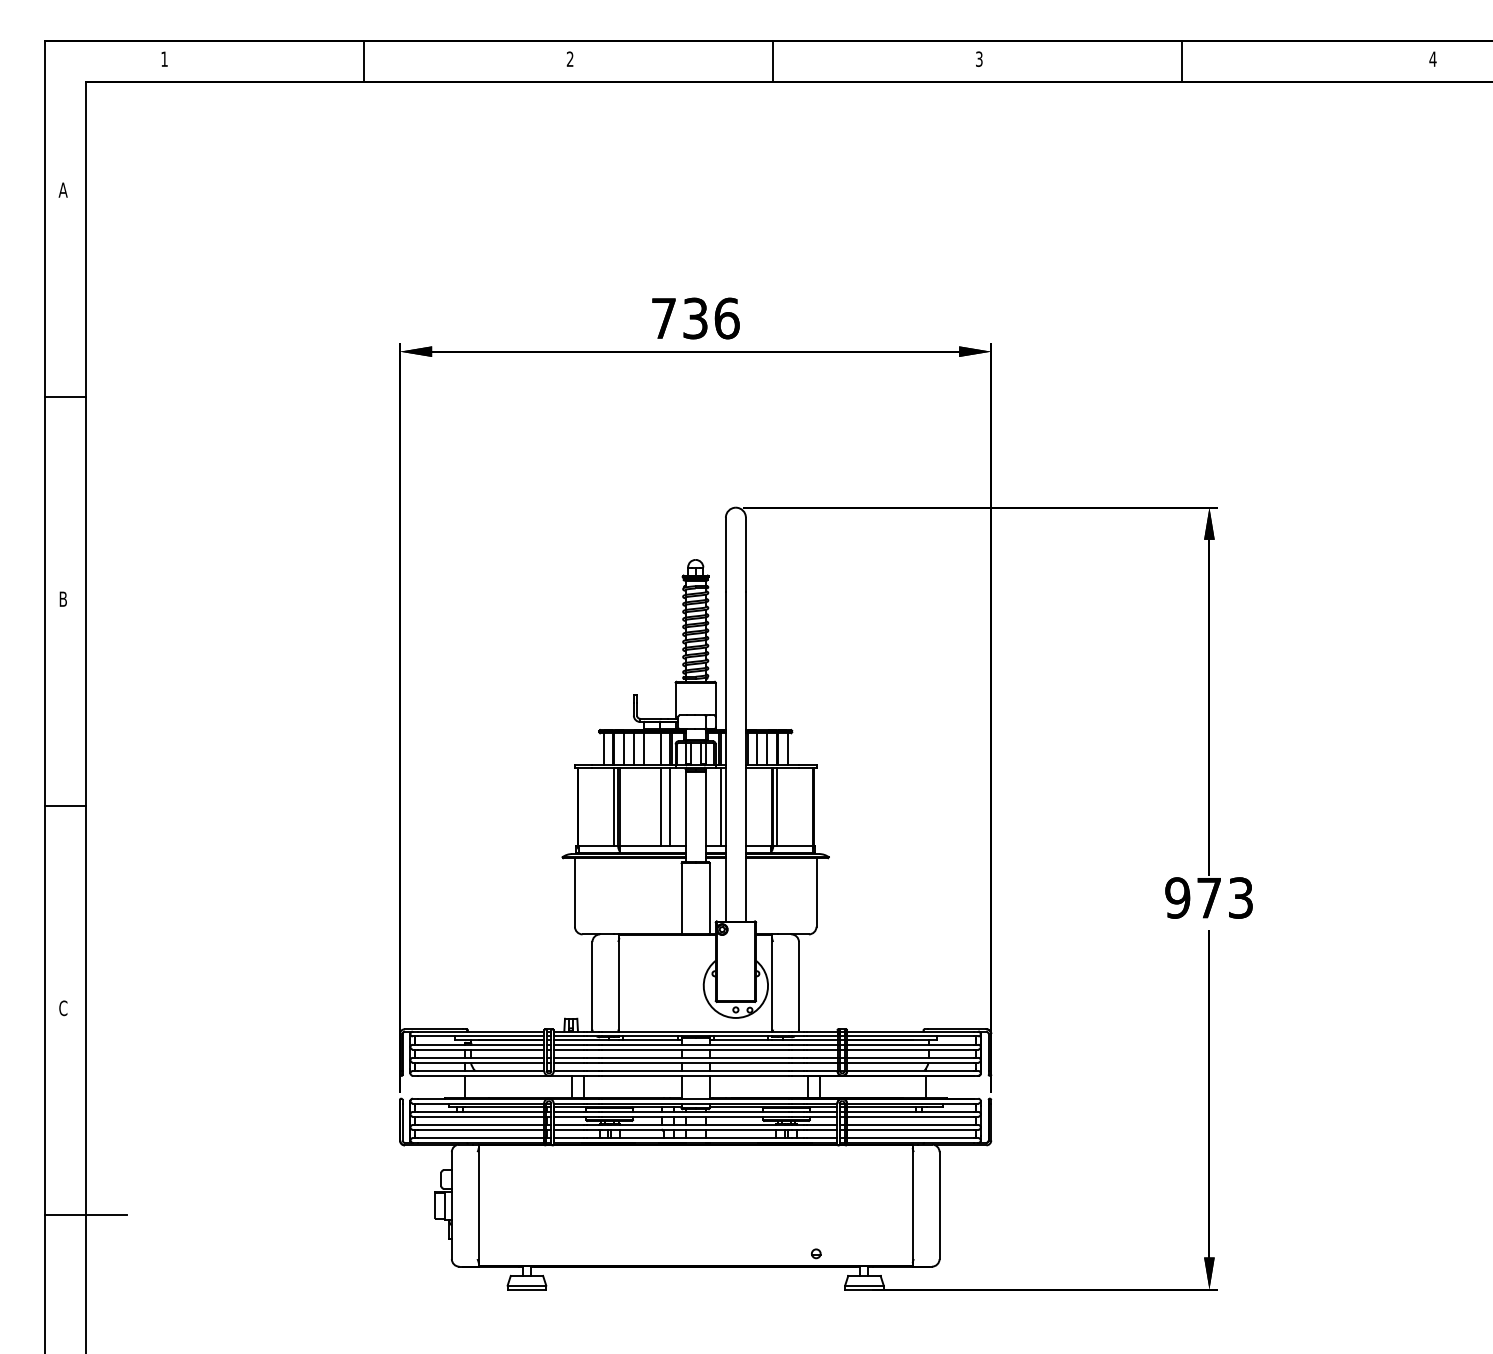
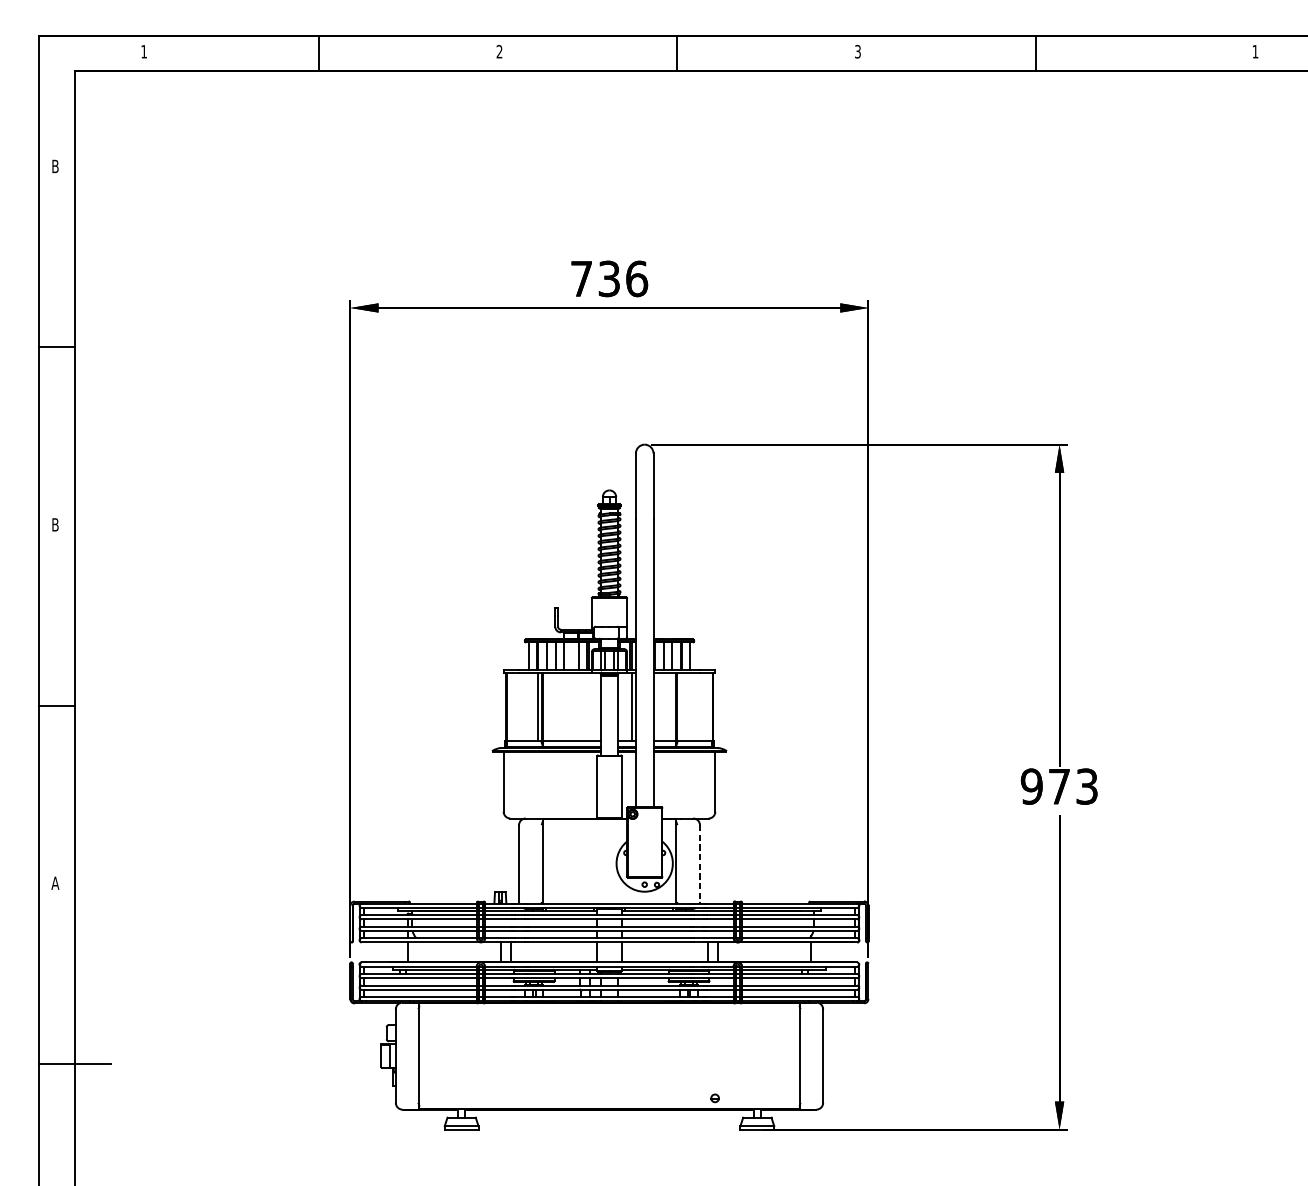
text: (1432, 58) -> (1255, 51), 4 -> 1
text: (62, 189) -> (54, 165), A -> B
line: (660, 807) -> (578, 707), removed
line: (670, 807) -> (587, 707), removed
line: (777, 807) -> (681, 707), removed
line: (798, 985) -> (699, 863), solid -> dashed
text: (62, 1008) -> (54, 883), C -> A

